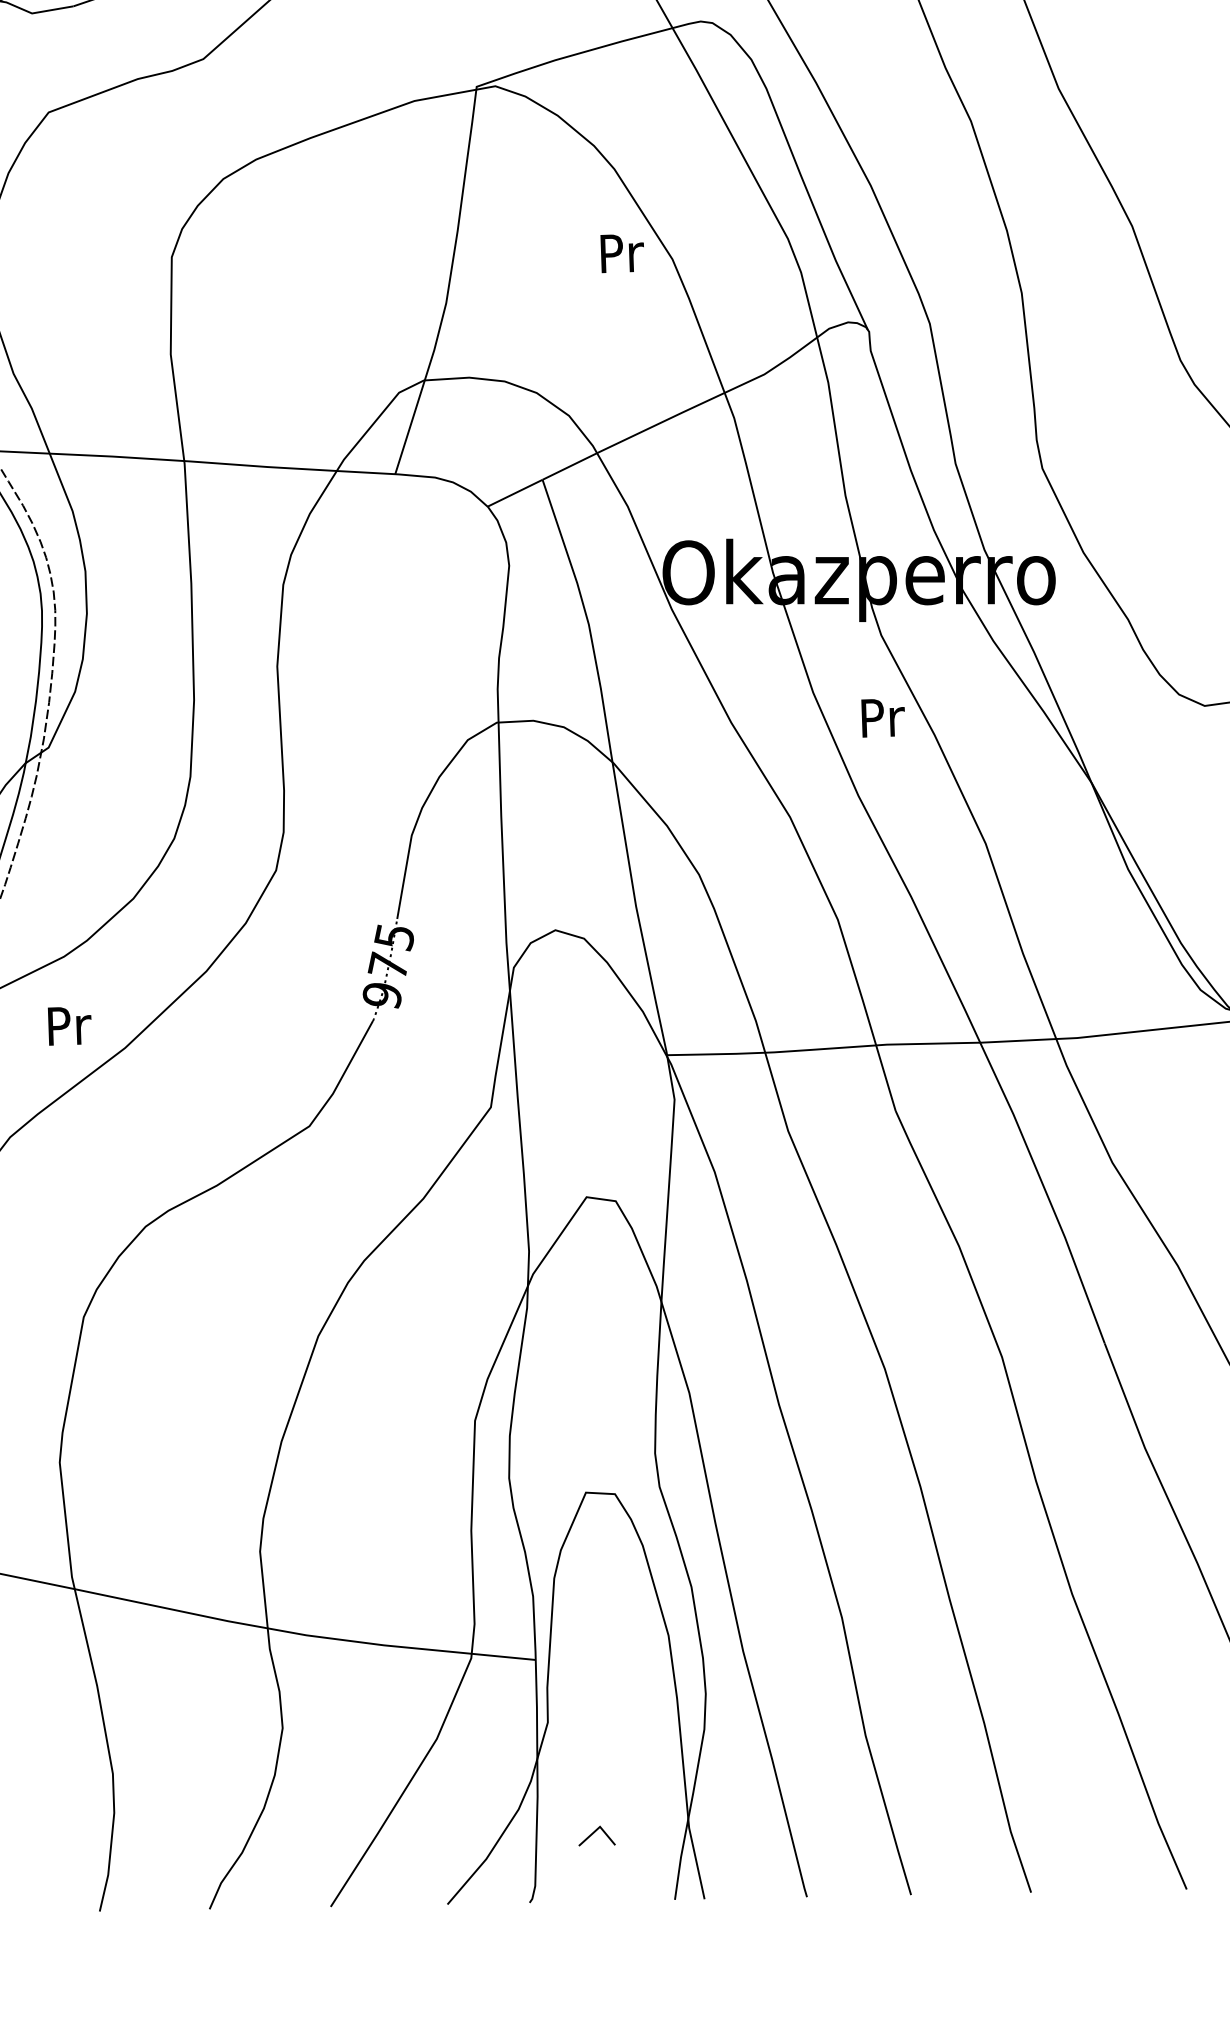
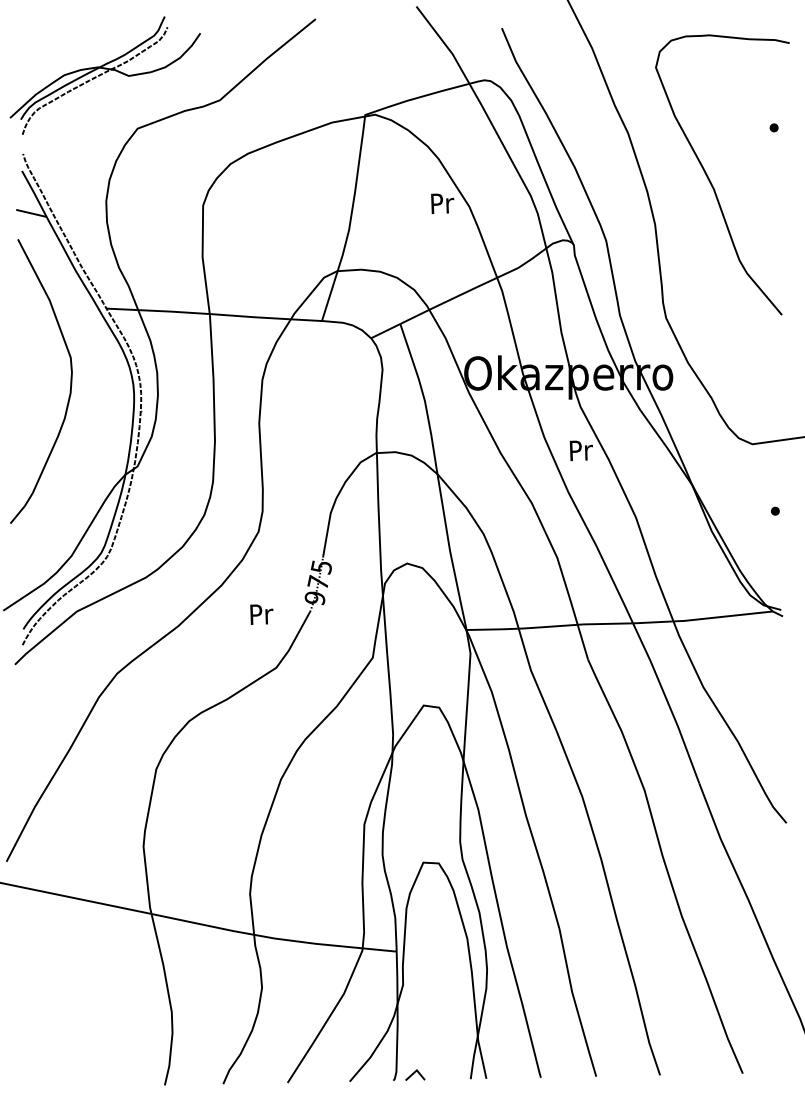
text: (69, 1026) -> (261, 614), moved
line: (595, 1832) -> (414, 1073), moved

